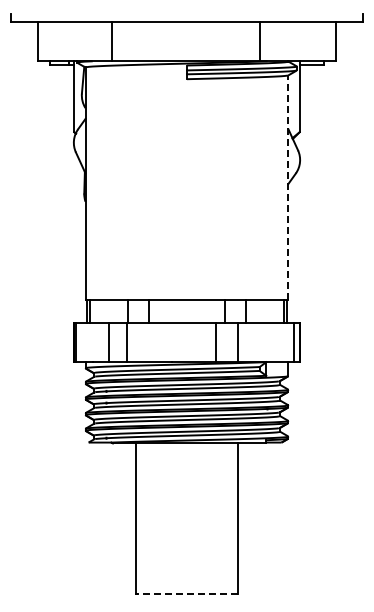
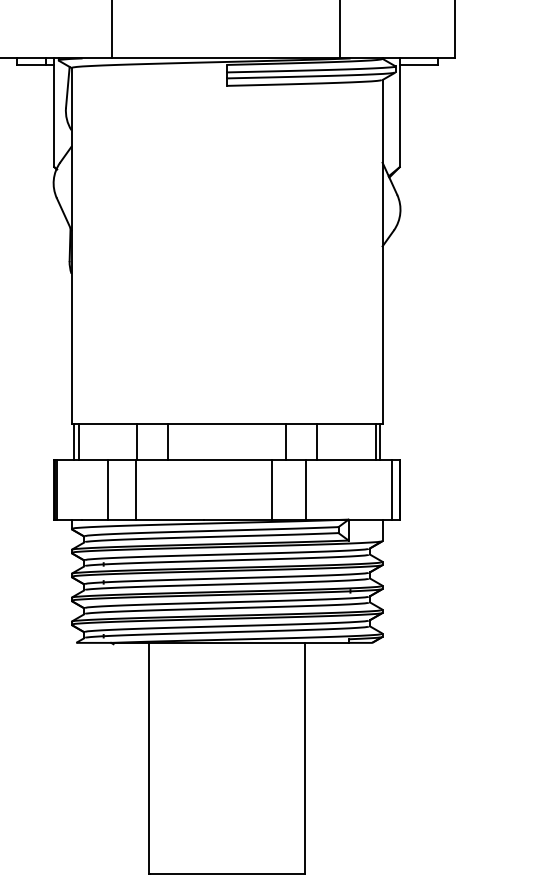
line: (288, 187) -> (382, 251), dashed -> solid
line: (186, 593) -> (226, 874), dashed -> solid

